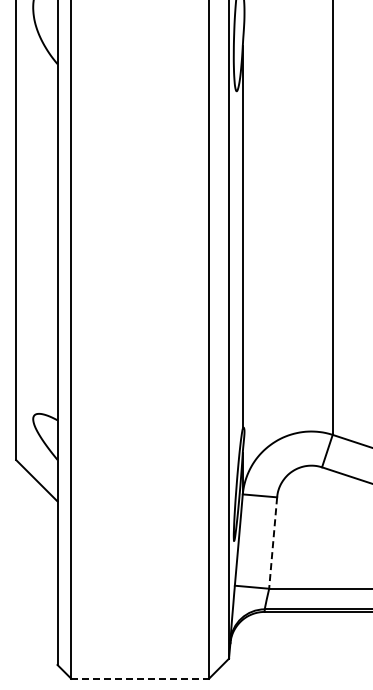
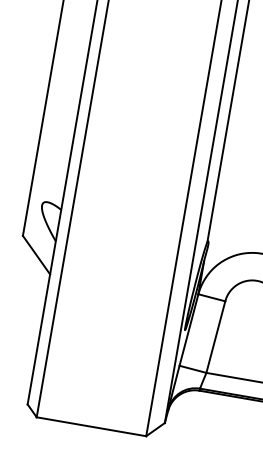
line: (273, 543) -> (216, 337), dashed -> solid
line: (140, 678) -> (91, 426), dashed -> solid

